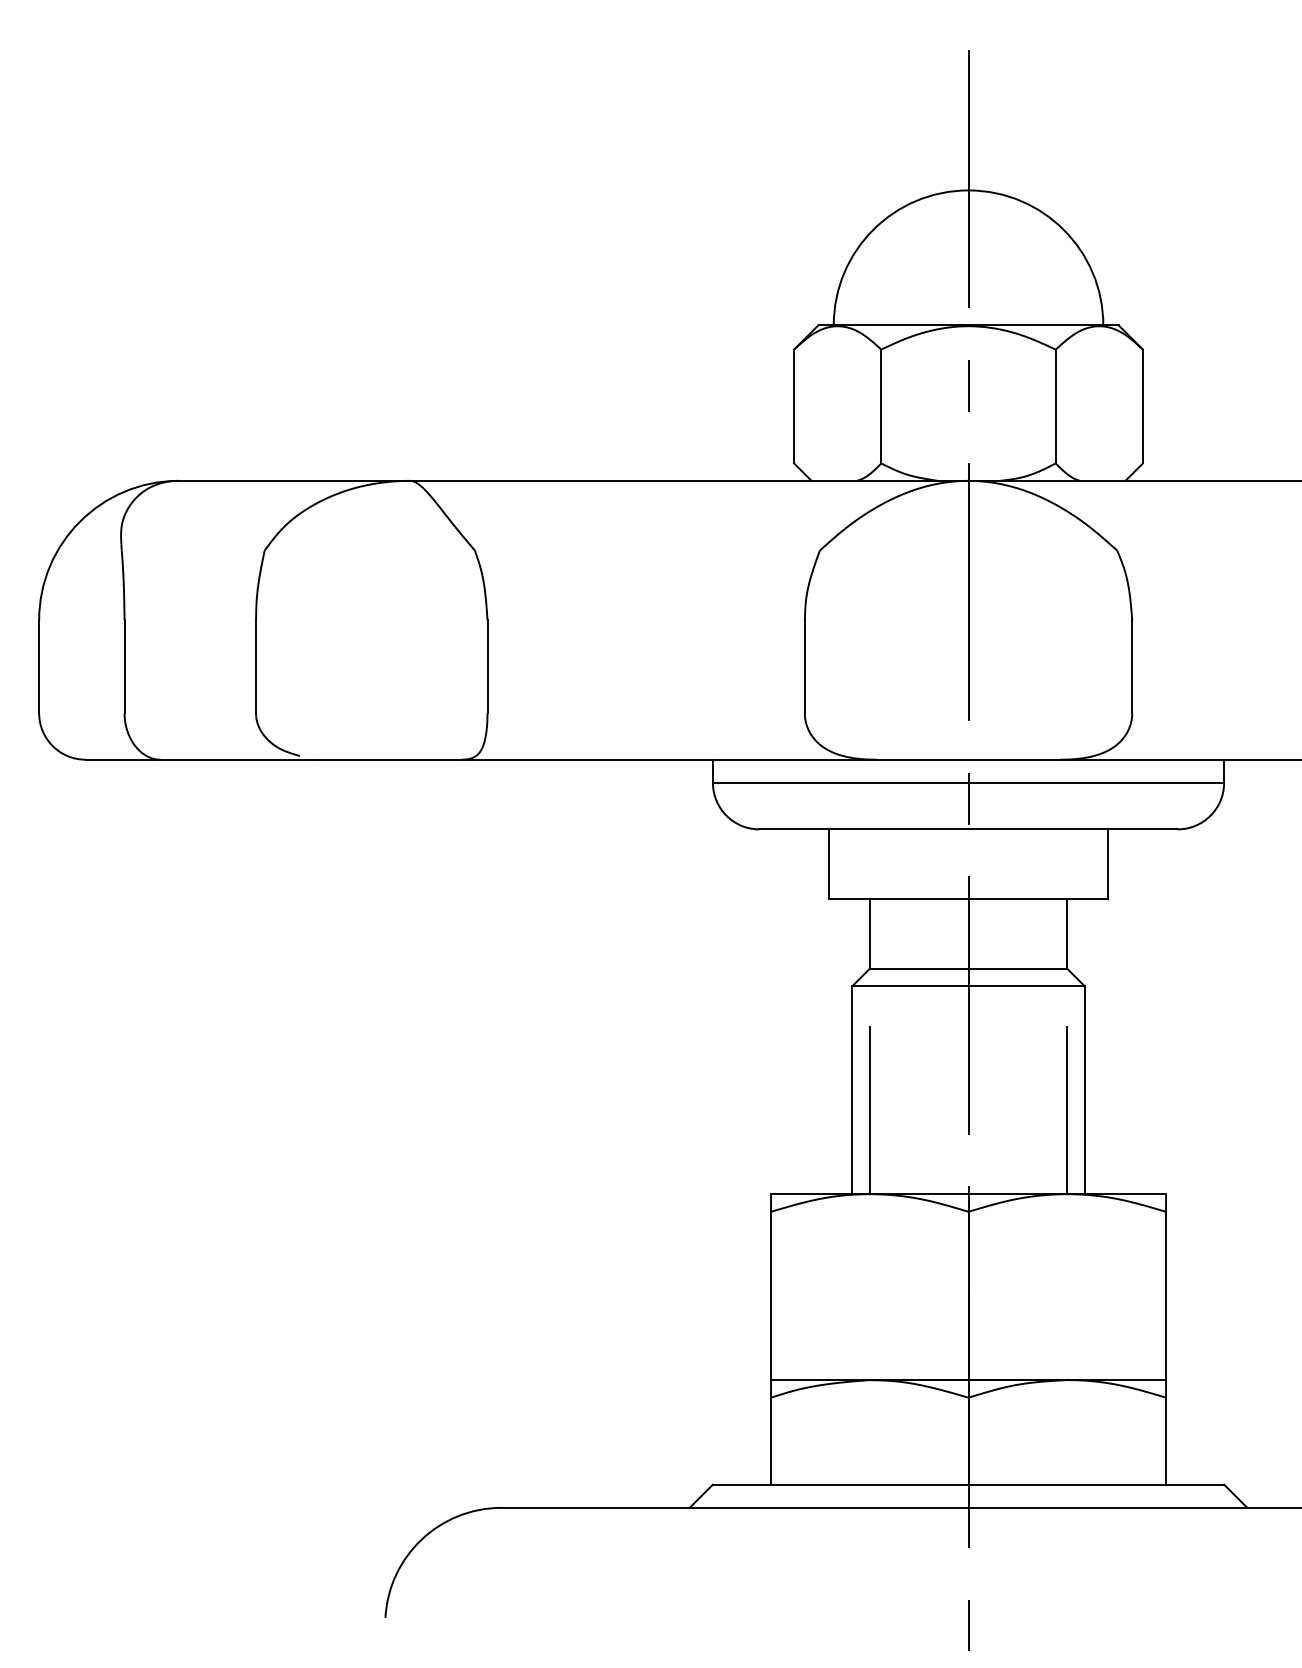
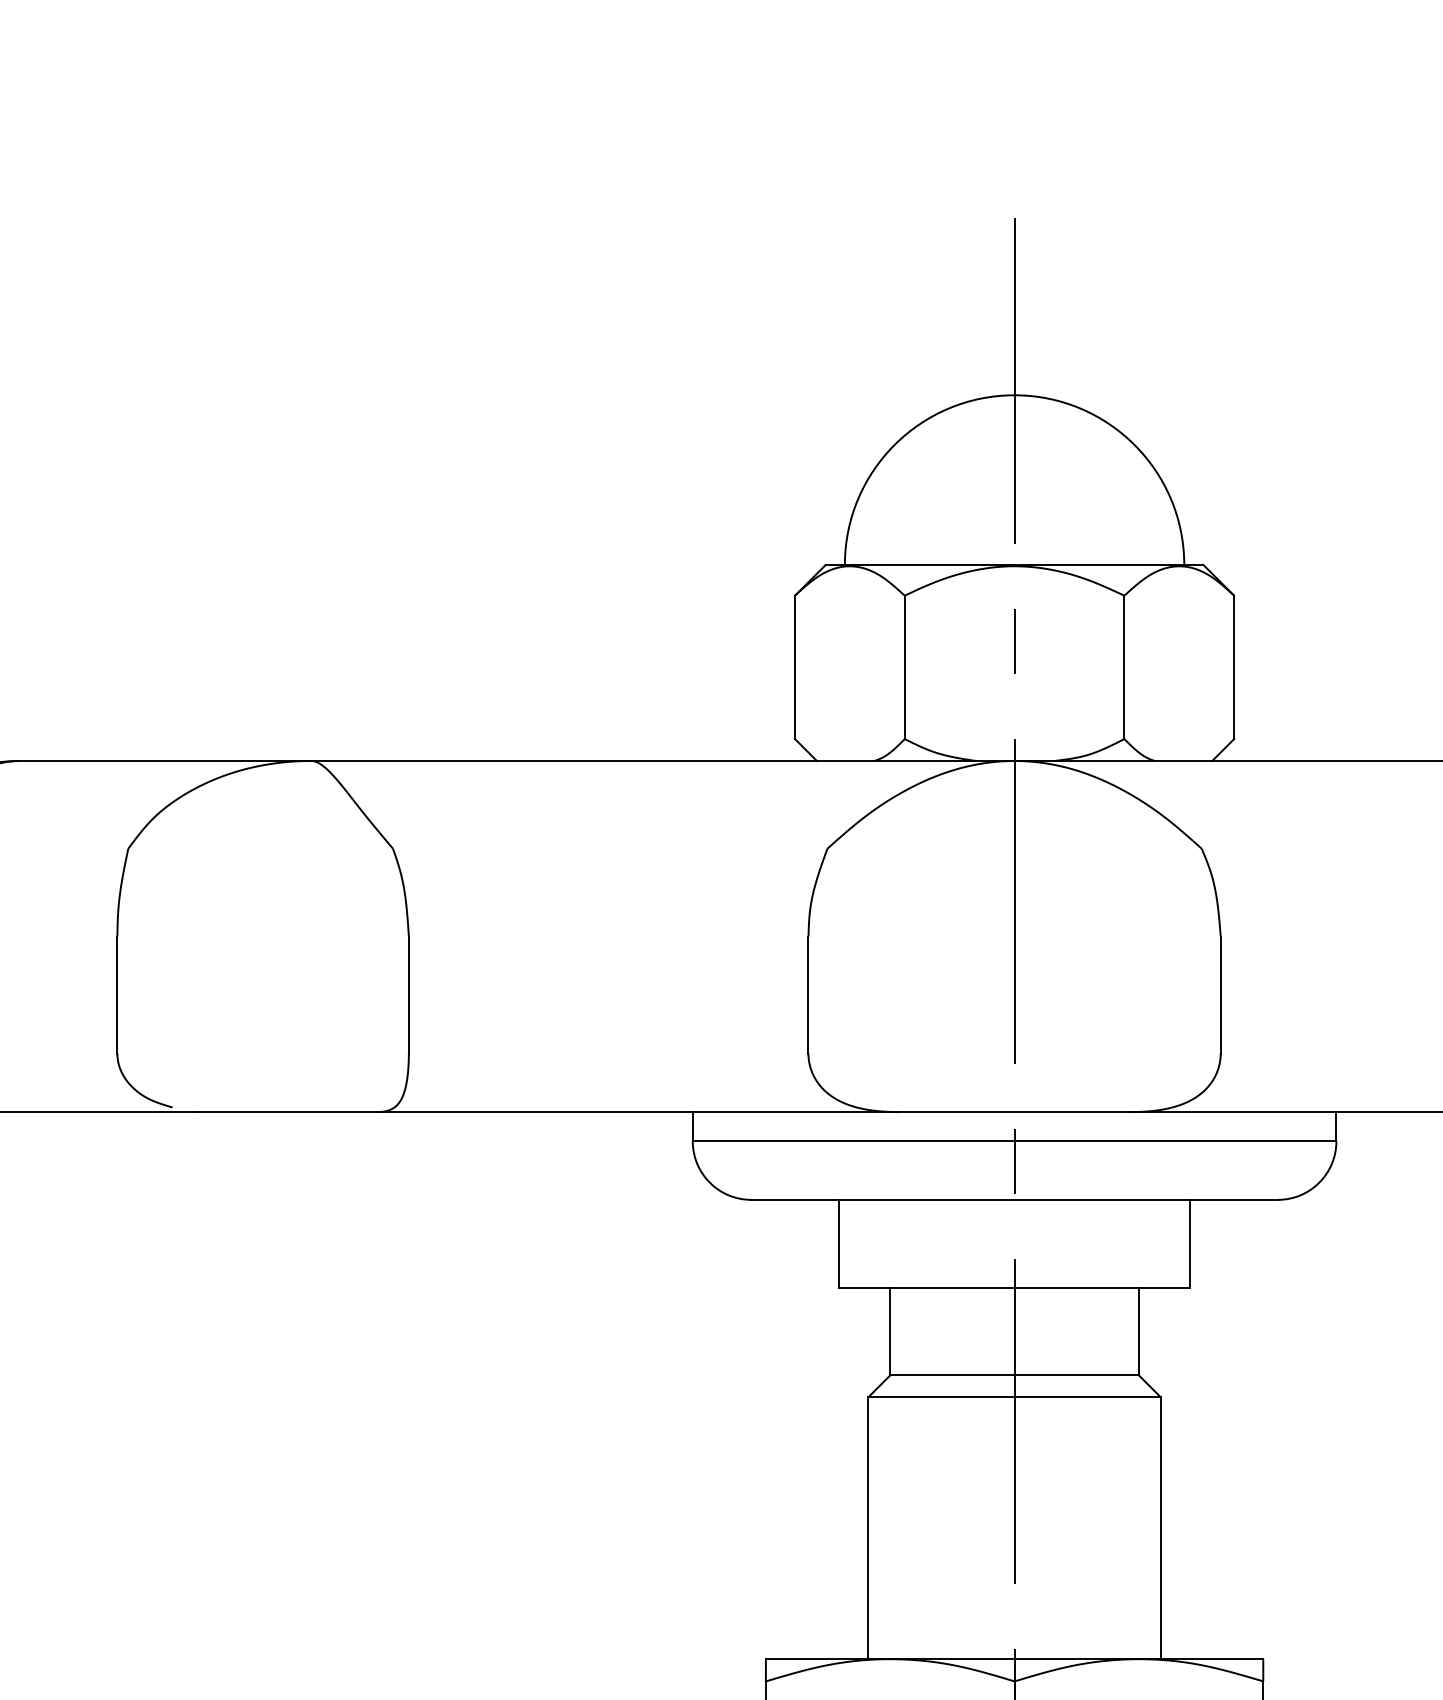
line: (869, 1110) -> (889, 1553), removed
line: (1067, 1110) -> (1139, 1553), removed

